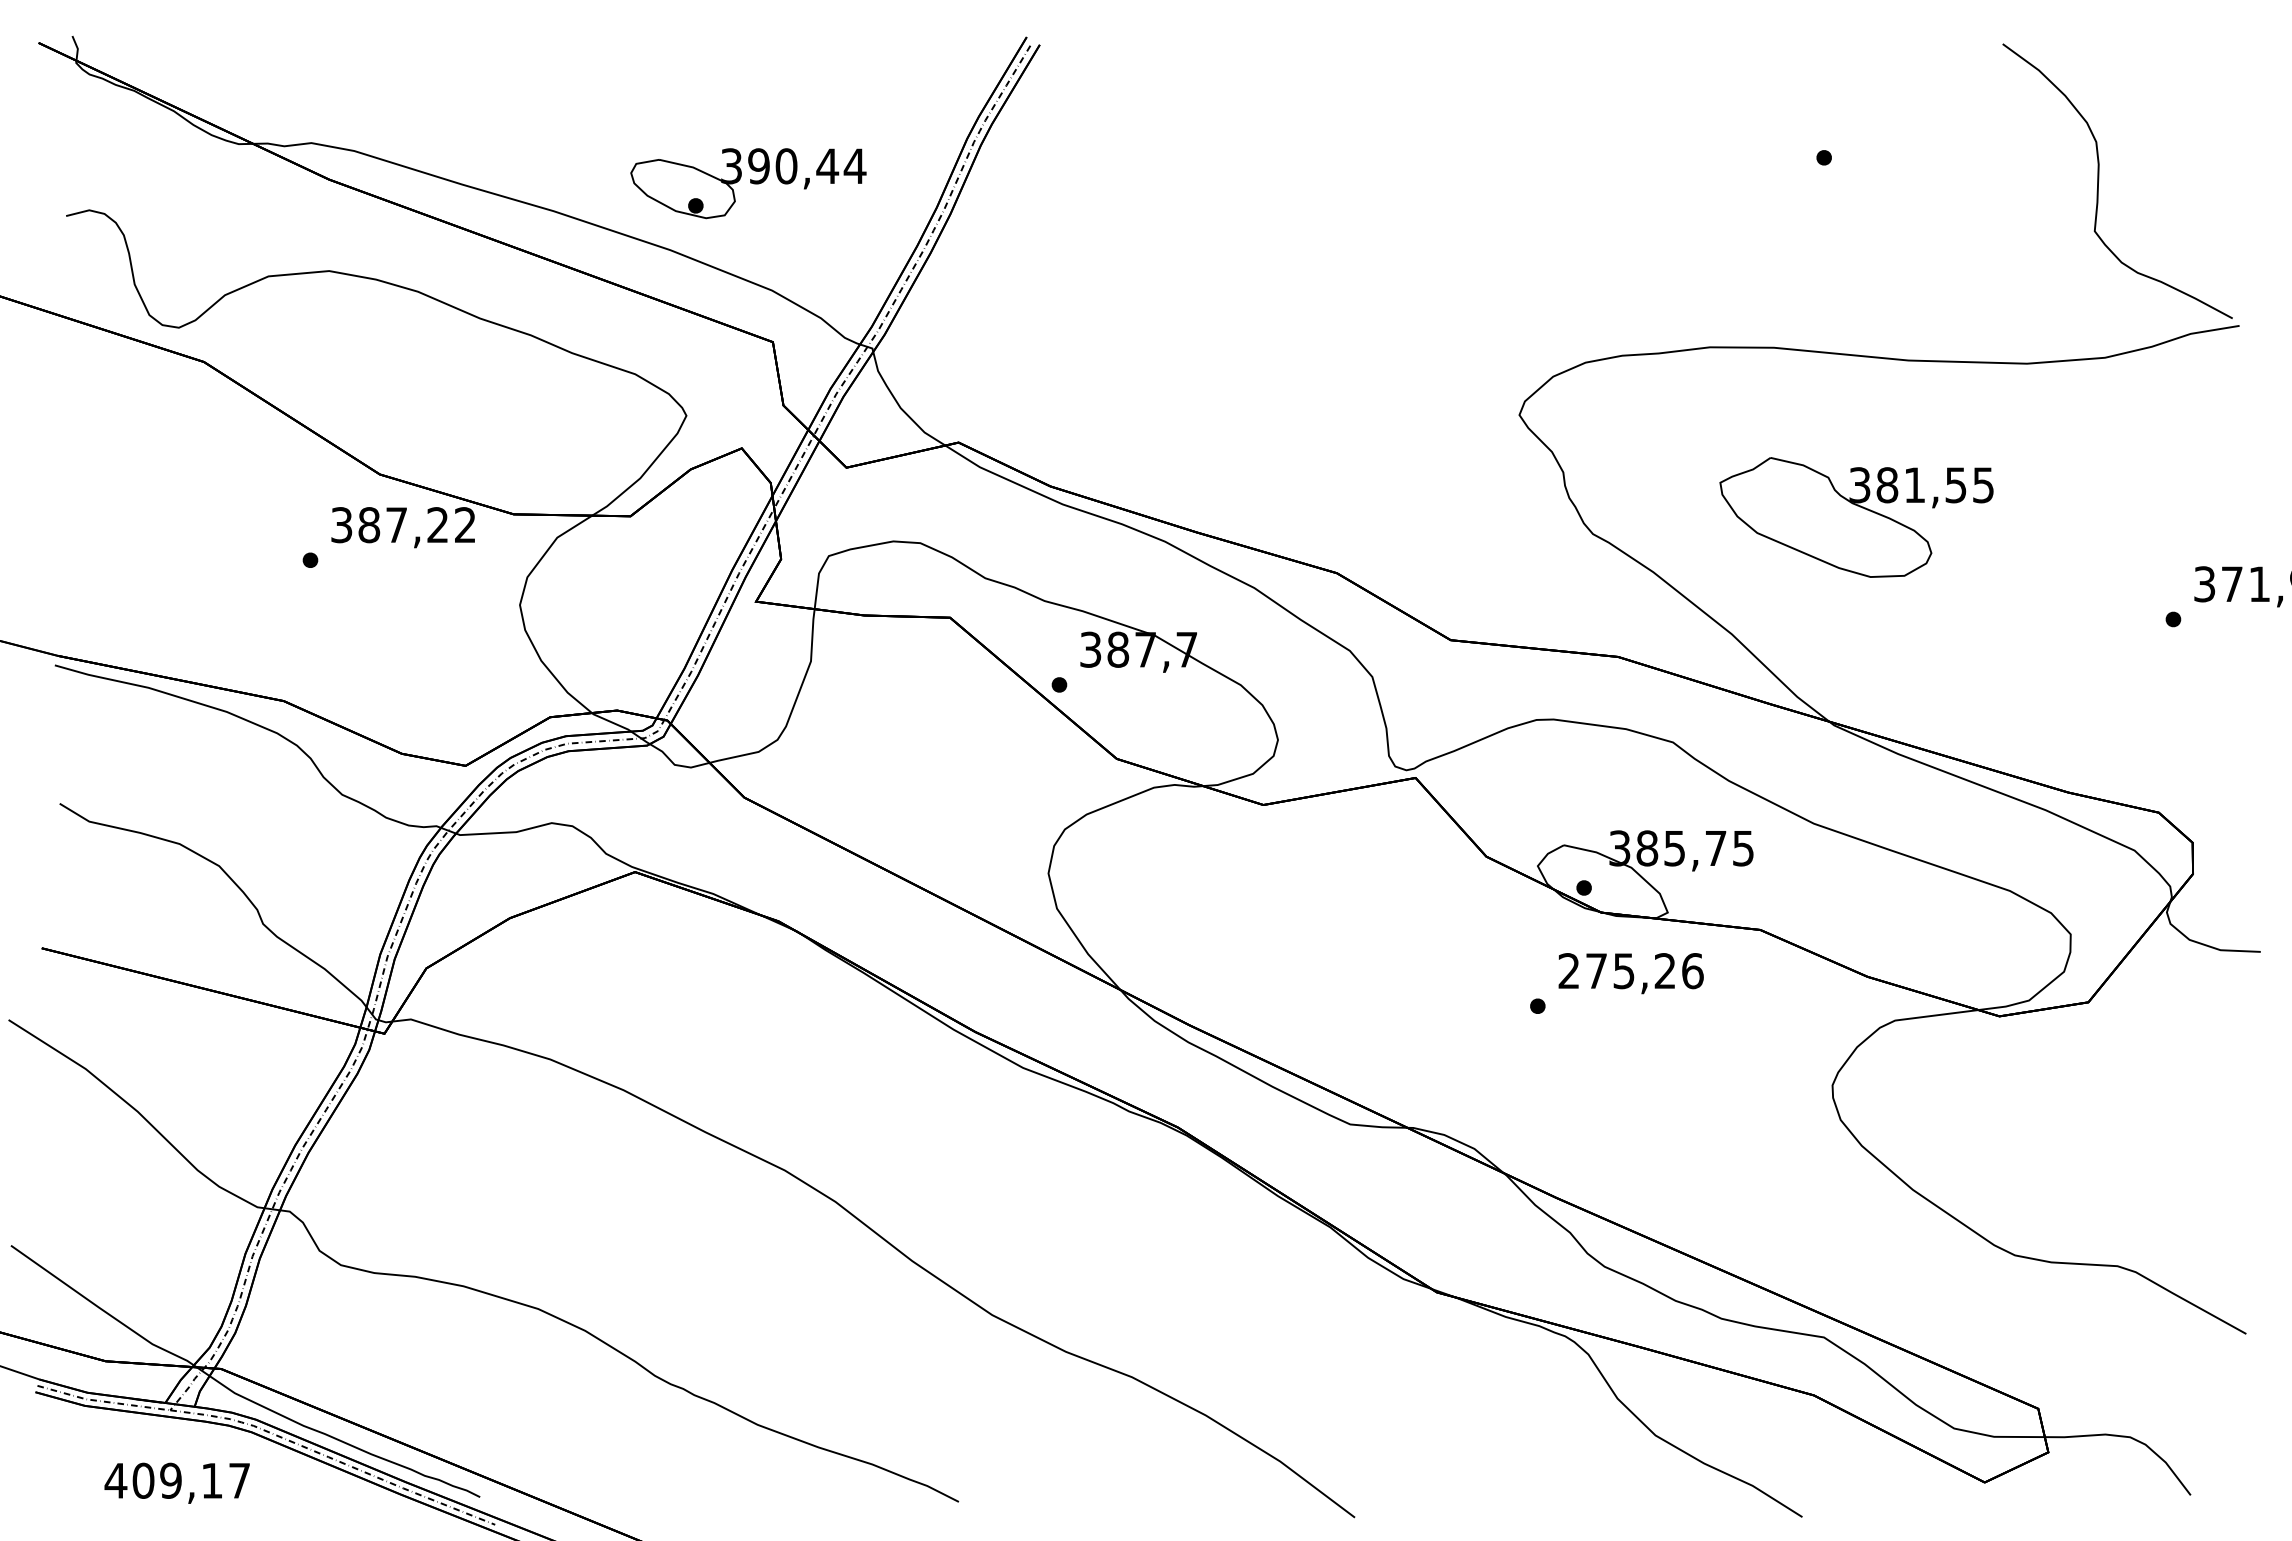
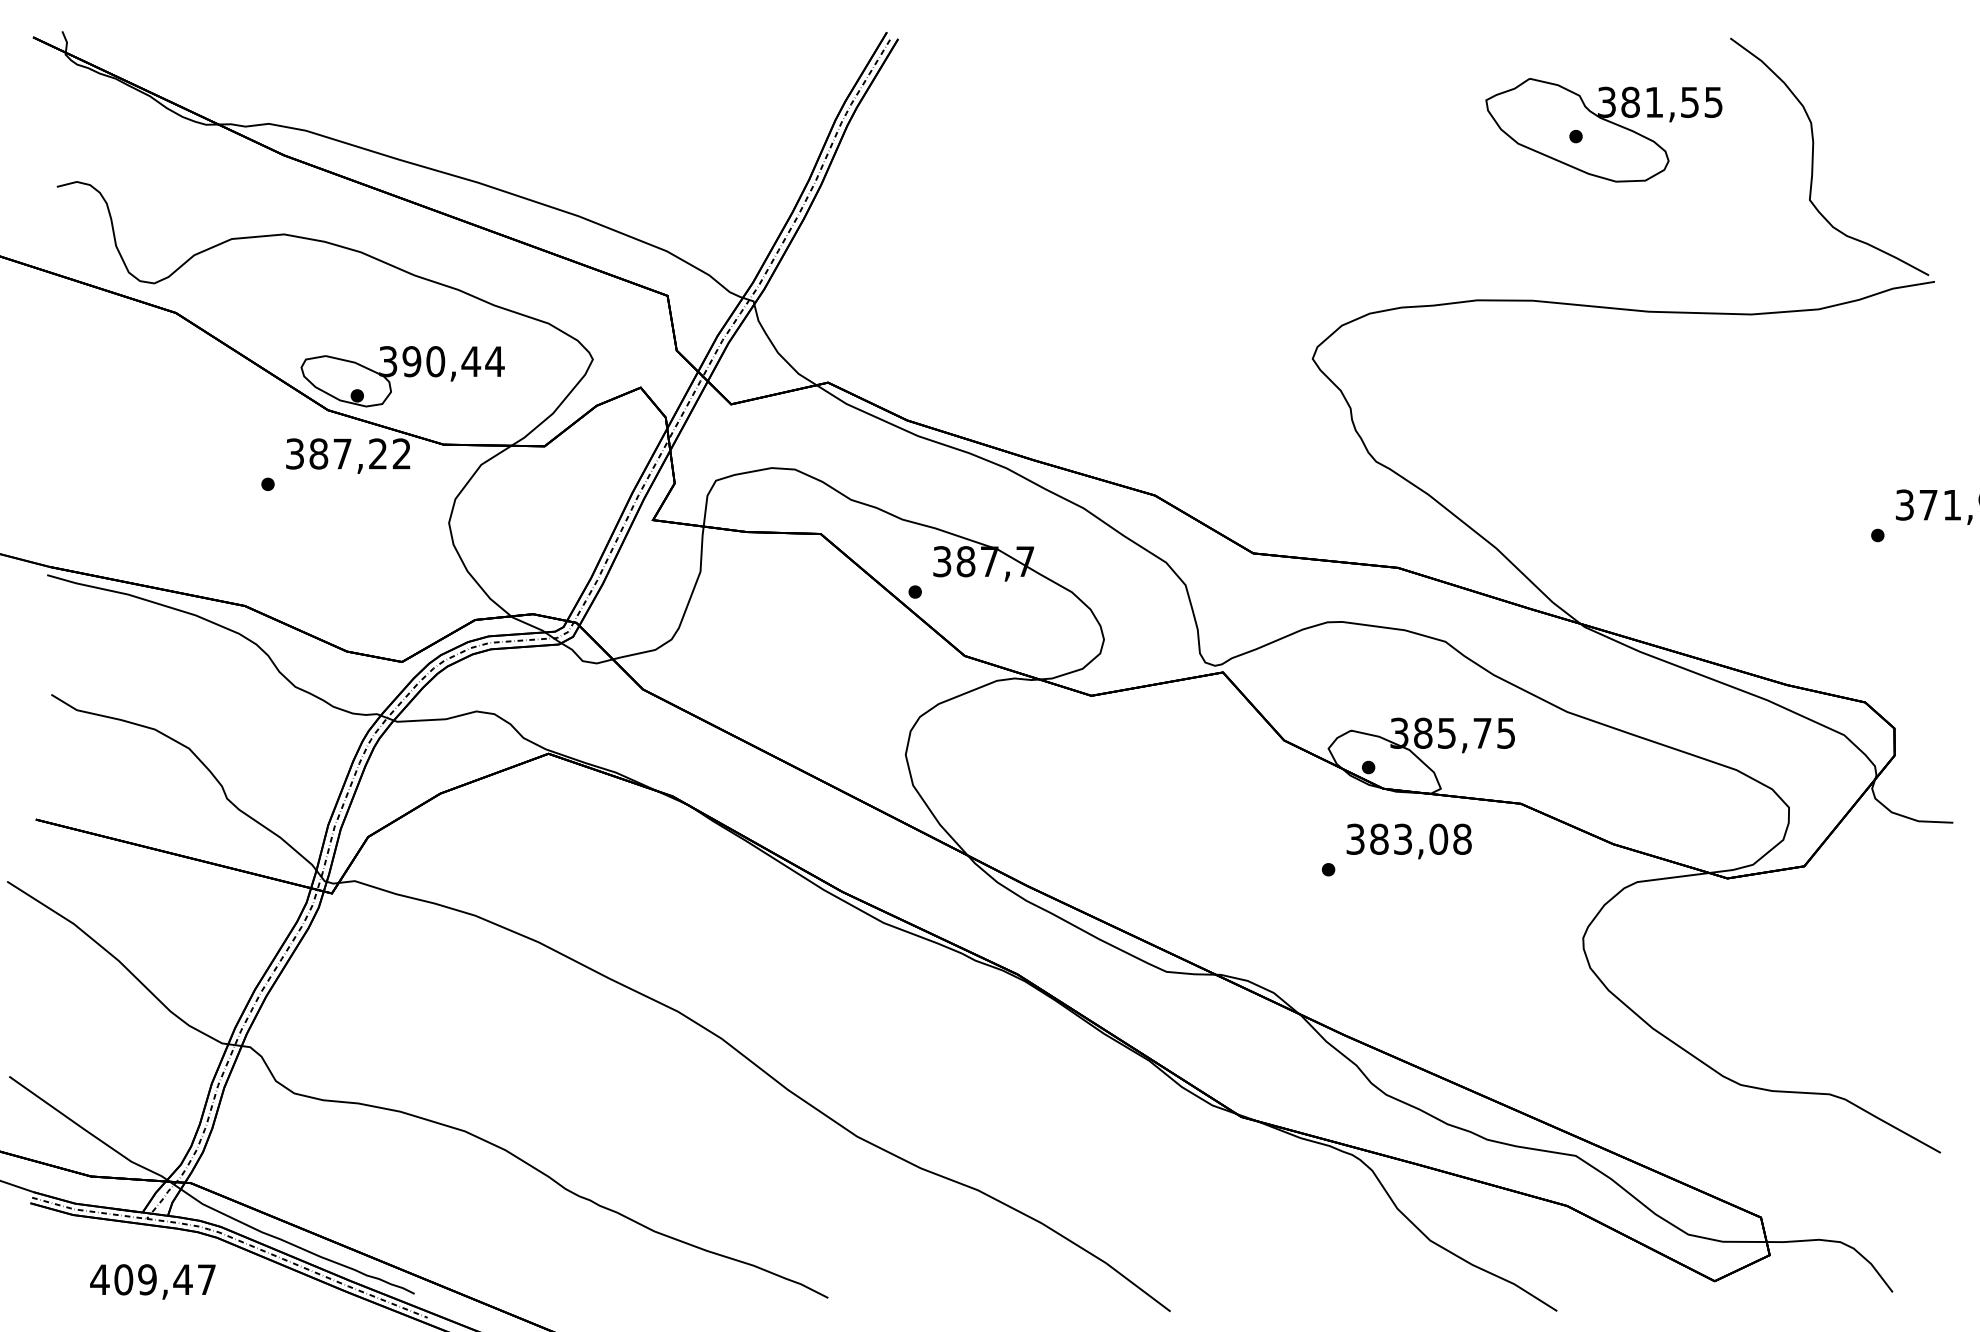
part: (748, 183) -> (402, 376), moved
part: (1856, 517) -> (1603, 130), moved
text: (1630, 971) -> (1408, 839), 275,26 -> 383,08
text: (211, 1480) -> (182, 1279), 409,17 -> 409,47

